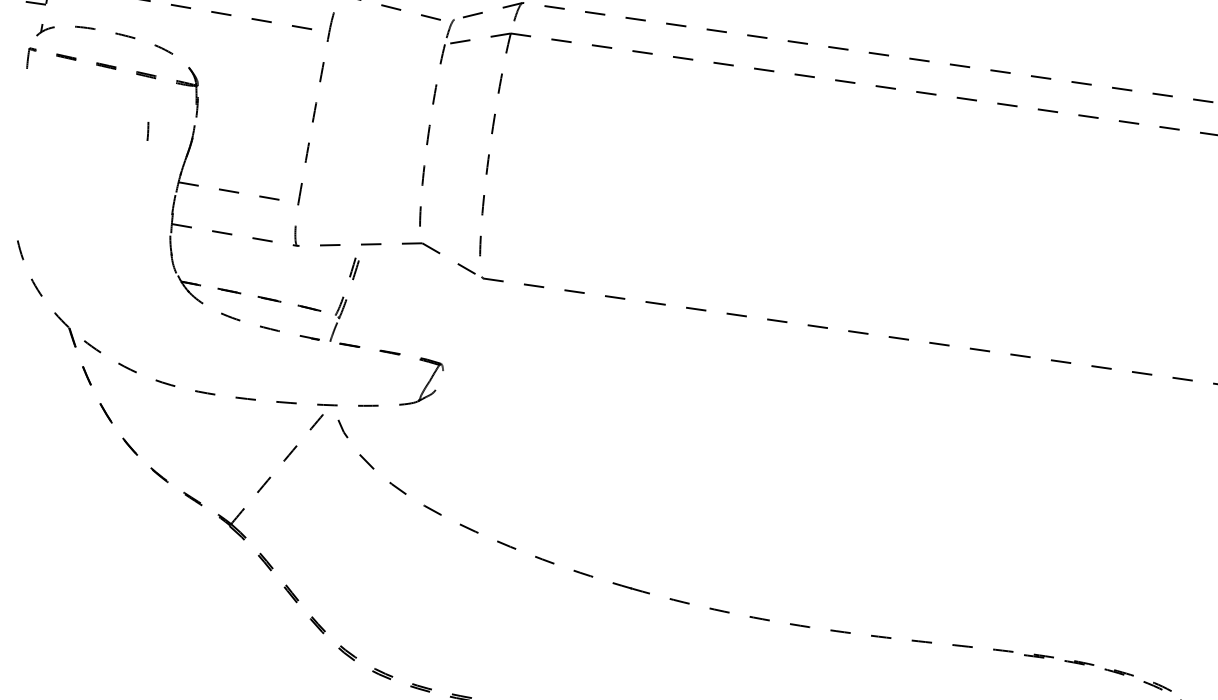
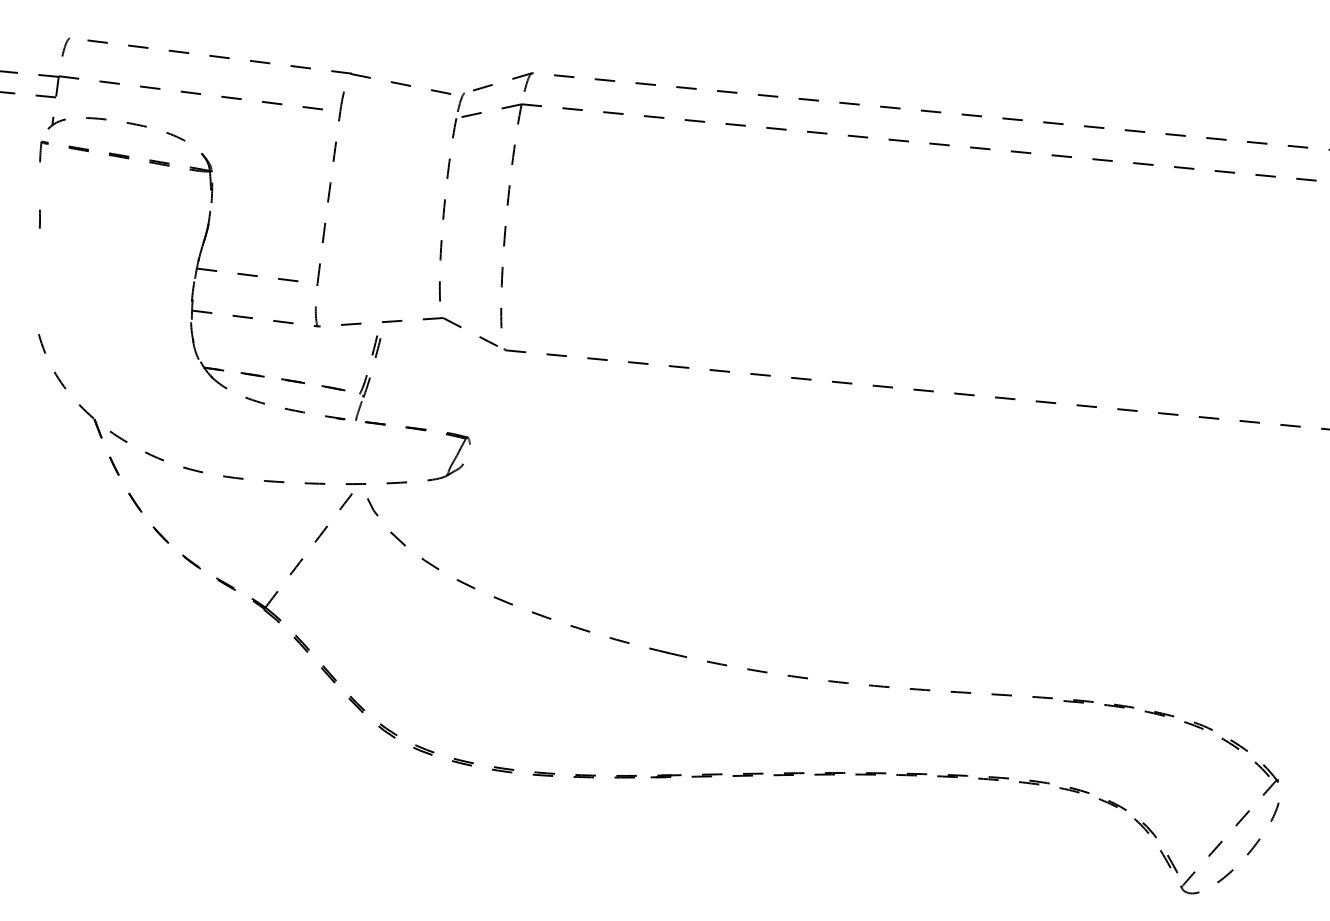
line: (147, 130) -> (39, 218), moved

